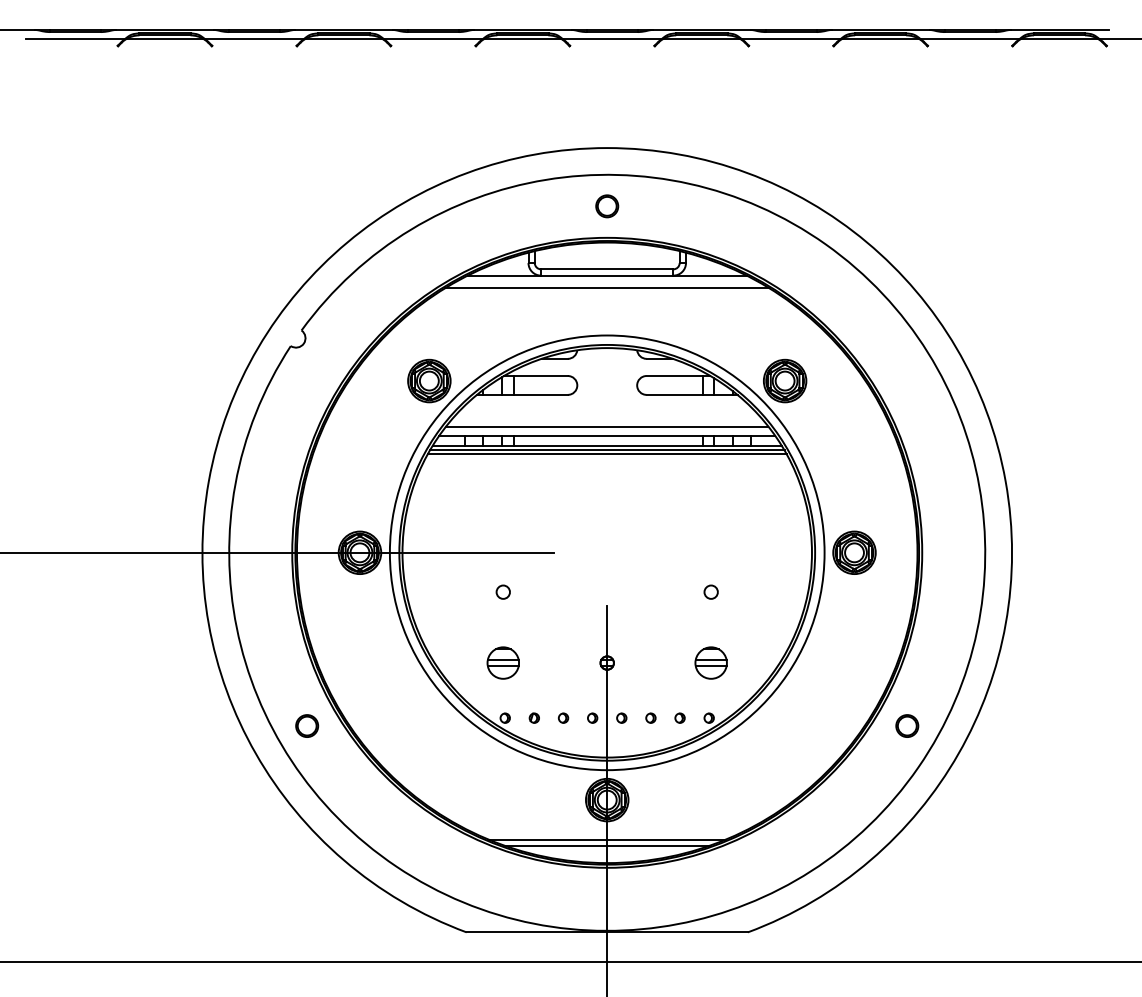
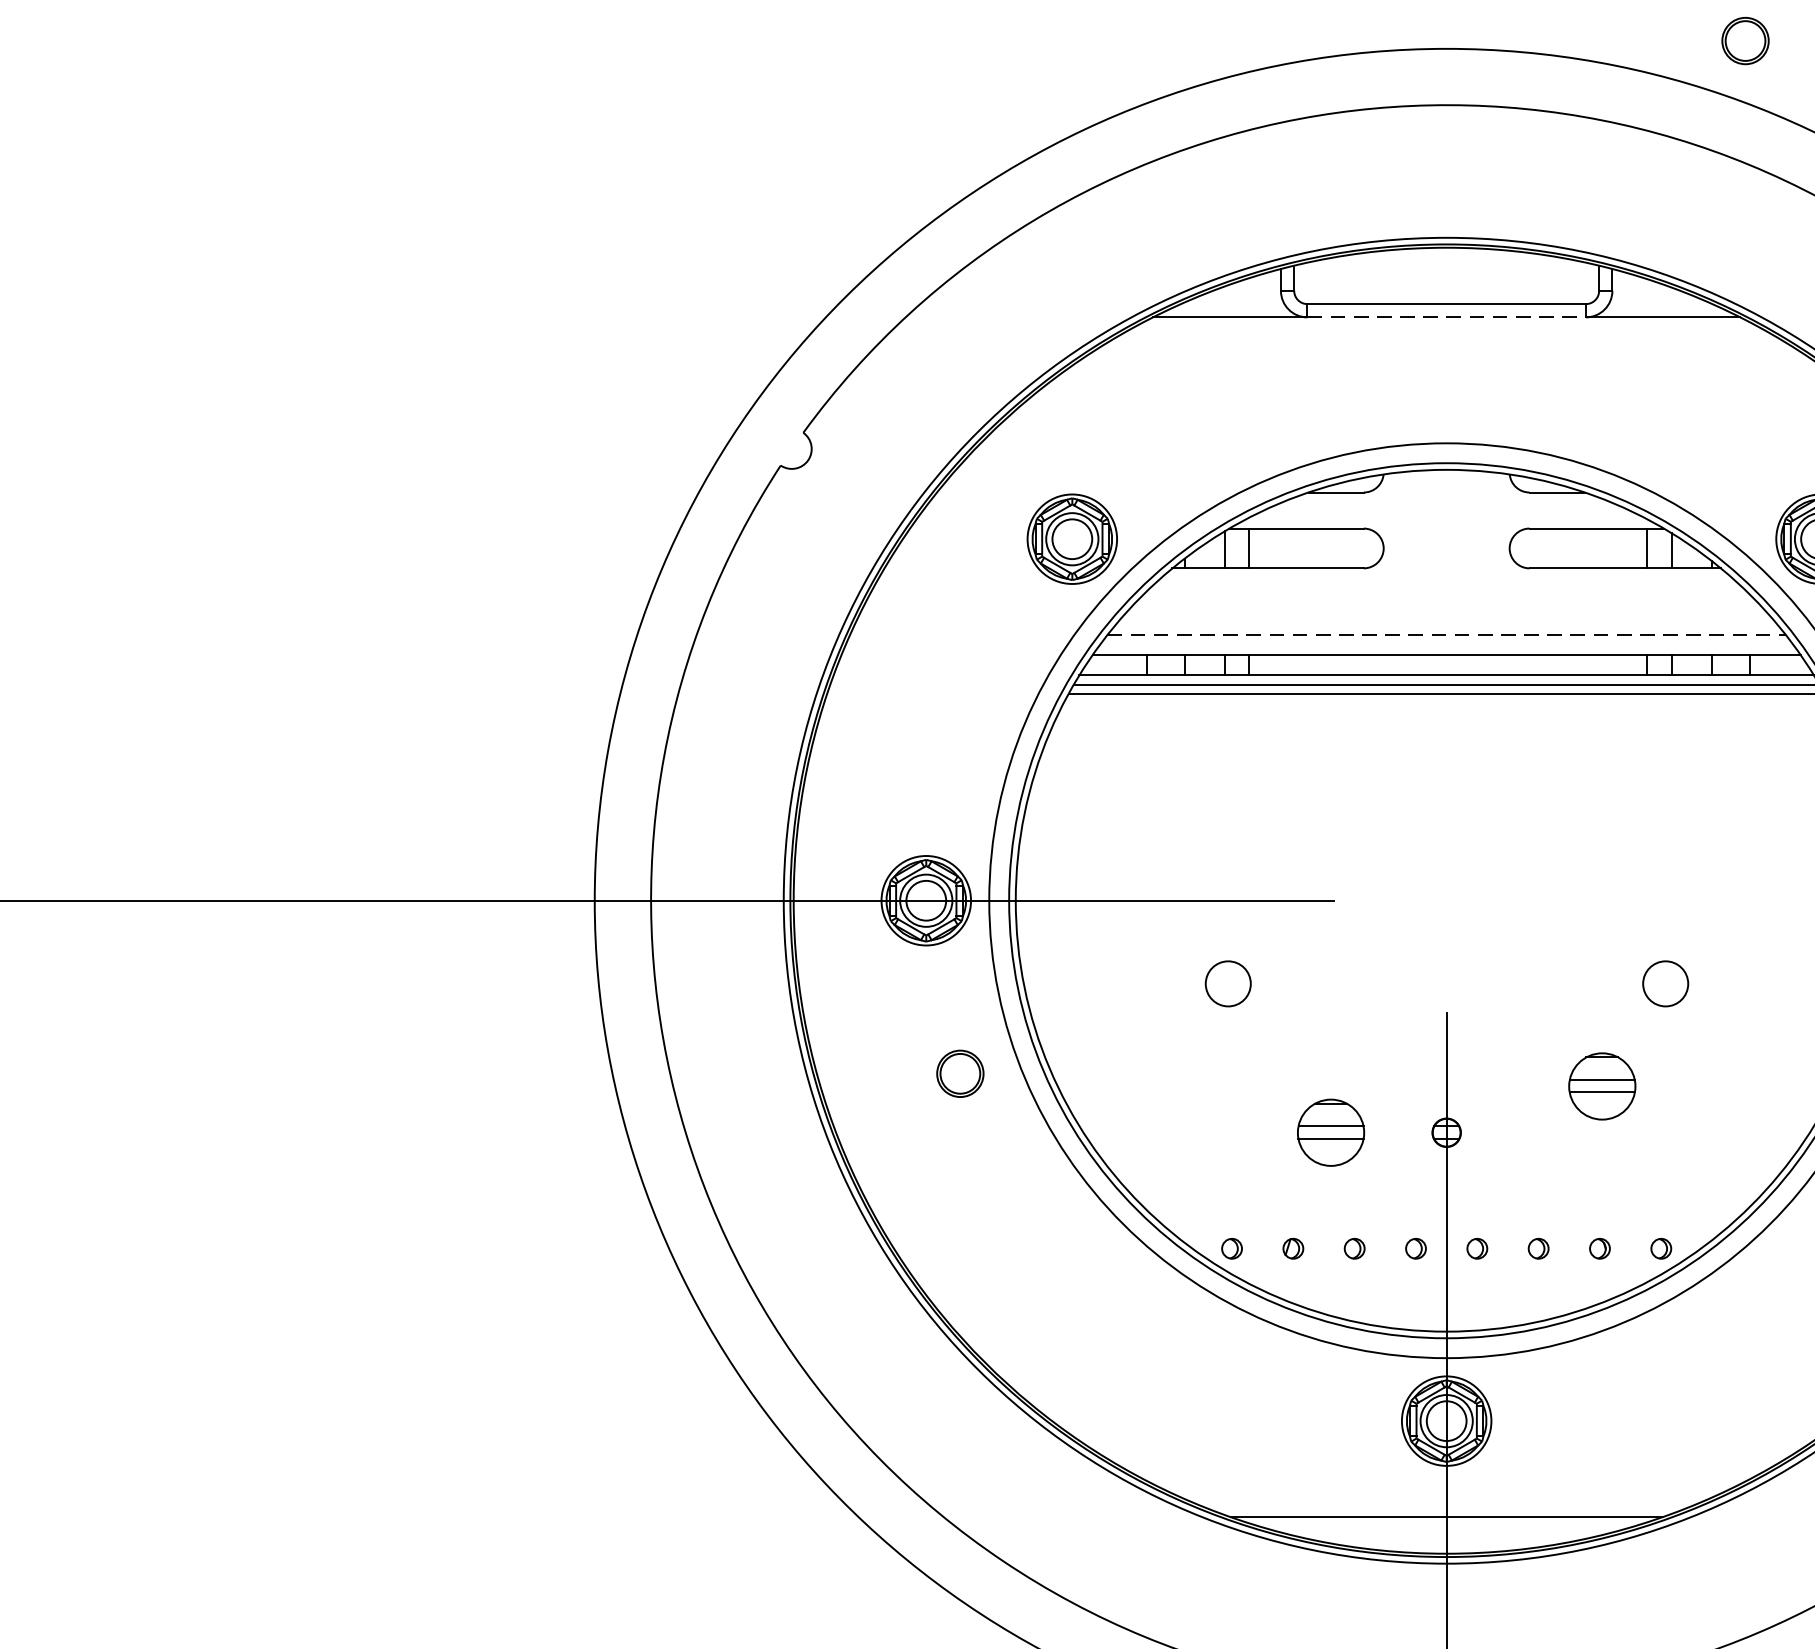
part: (607, 206) -> (1746, 41), moved
line: (607, 275) -> (1447, 317), solid -> dashed
line: (607, 288) -> (1447, 344), removed
line: (607, 426) -> (1447, 634), solid -> dashed
circle: (502, 591) -> (1226, 982), size x1.6
circle: (710, 591) -> (1663, 982), size x1.6
part: (502, 662) -> (1329, 1131), moved
part: (710, 662) -> (1600, 1085), moved
part: (307, 725) -> (961, 1072), moved
line: (607, 839) -> (1447, 1504), removed

